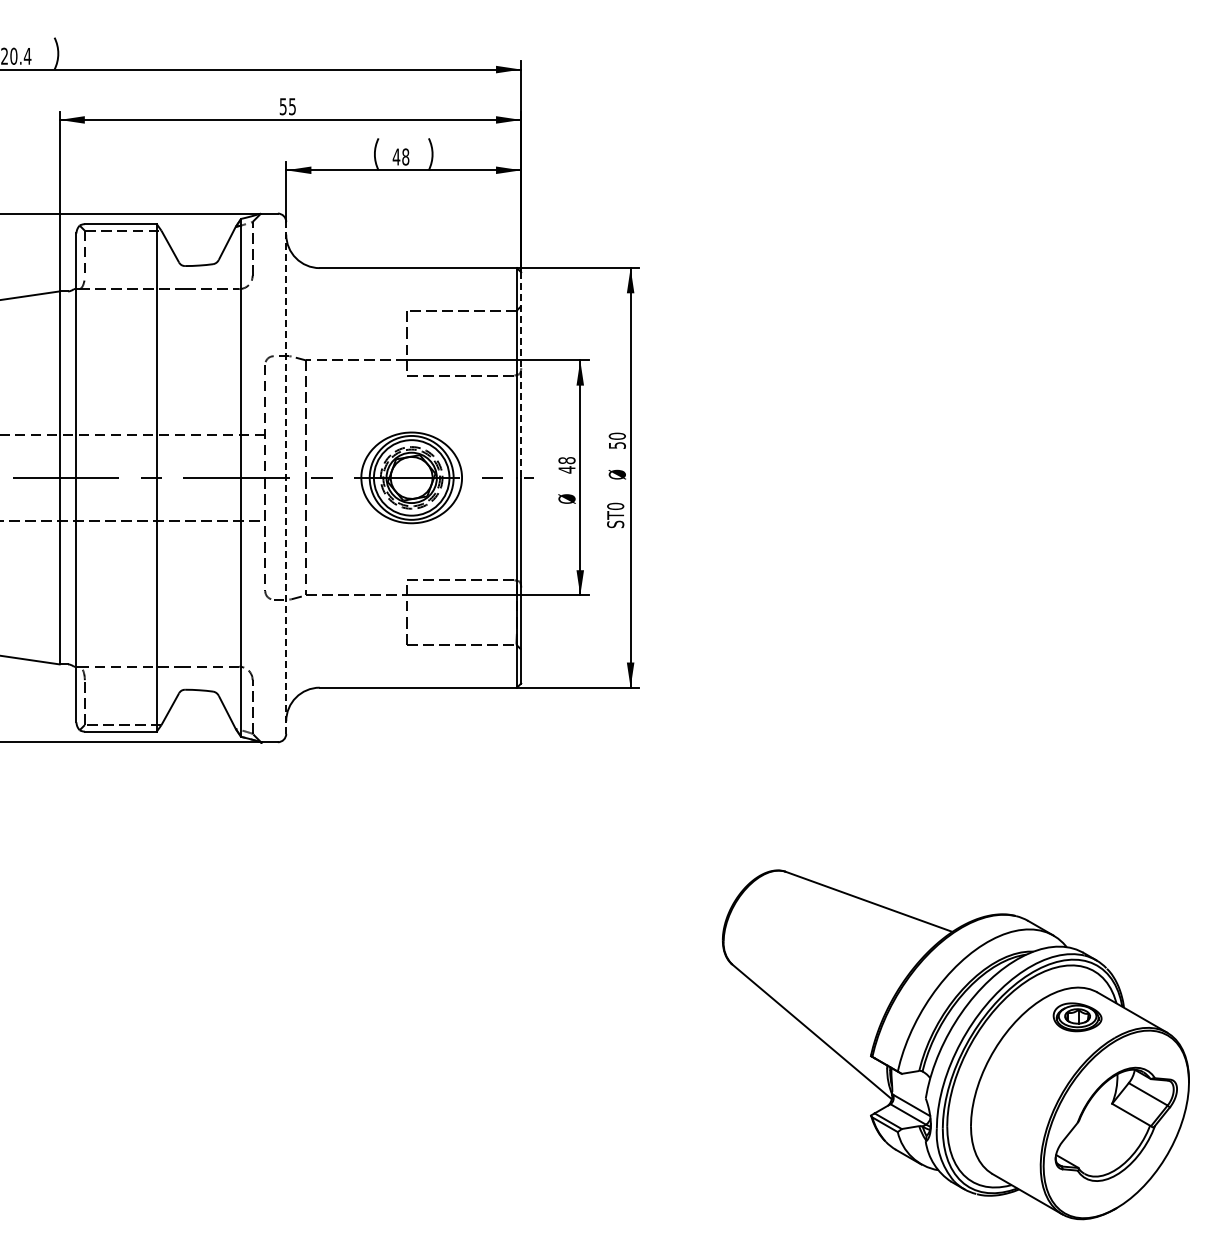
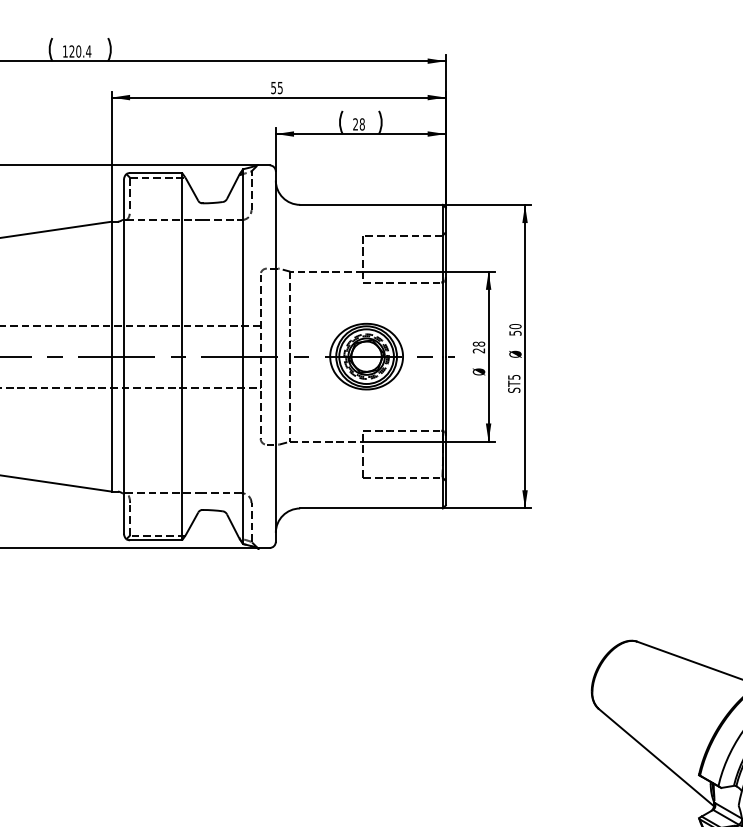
text: (396, 156) -> (355, 124), 48 -> 28
line: (521, 375) -> (446, 282), dashed -> solid
text: (566, 469) -> (478, 350), 48 -> 28
line: (286, 477) -> (276, 356), dashed -> solid
text: (615, 505) -> (514, 376), ST0 -> ST5

